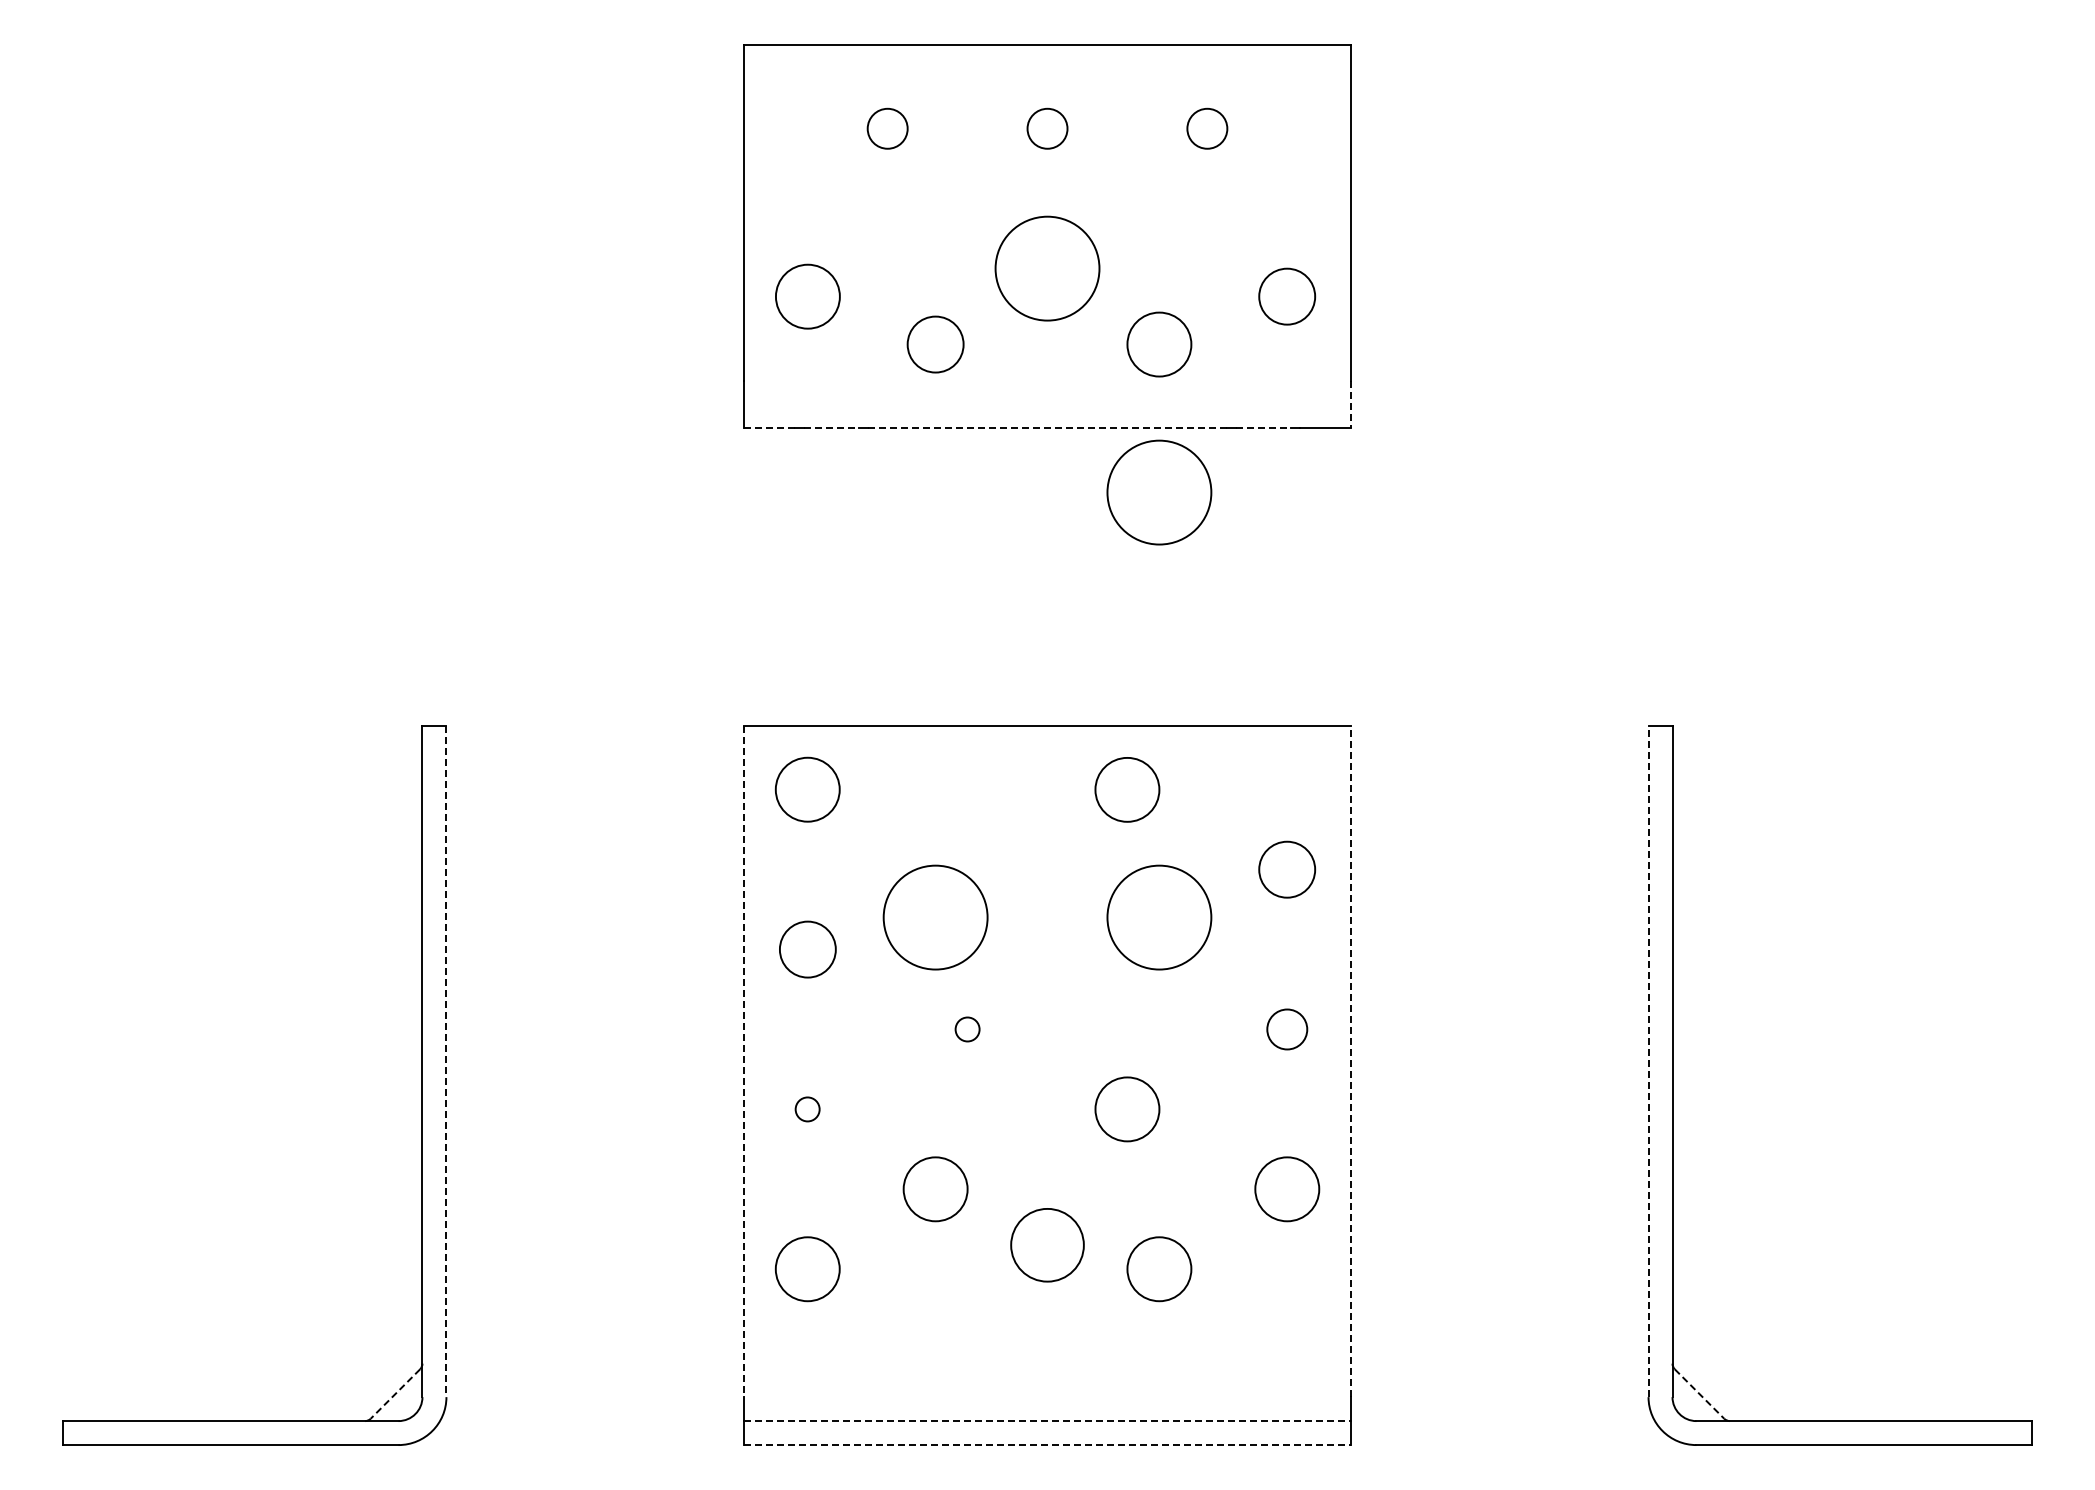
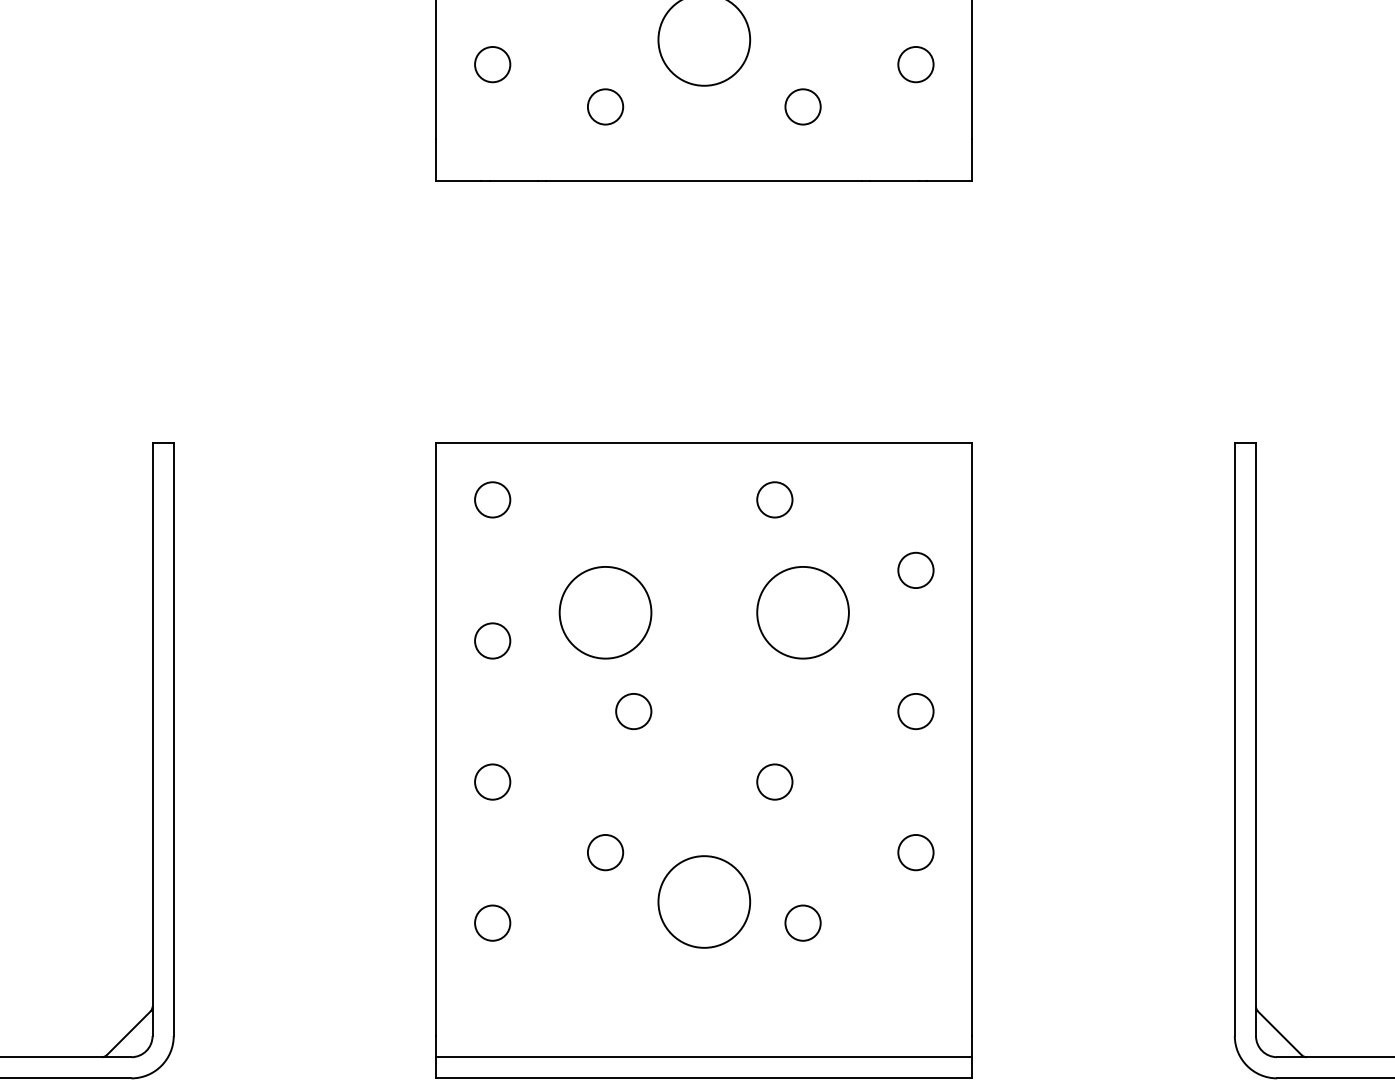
circle: (807, 296) -> (492, 64), size x0.62
circle: (1287, 296) -> (916, 64), size x0.71
circle: (935, 344) -> (605, 106), size x0.71
circle: (1159, 344) -> (803, 106), size x0.62
line: (1351, 404) -> (972, 159), dashed -> solid
line: (769, 428) -> (458, 181), dashed -> solid
line: (831, 428) -> (513, 181), dashed -> solid
line: (1047, 428) -> (704, 181), dashed -> solid
line: (1263, 428) -> (894, 181), dashed -> solid
circle: (1159, 492) -> (803, 237), removed
circle: (807, 789) -> (492, 499), size x0.62
circle: (1127, 789) -> (774, 499), size x0.62
circle: (1287, 869) -> (916, 570), size x0.71
circle: (807, 949) -> (492, 640), size x0.71
circle: (967, 1029) -> (633, 711), size x1.67
line: (446, 1061) -> (173, 739), dashed -> solid
line: (743, 1061) -> (435, 739), dashed -> solid
line: (1351, 1061) -> (972, 739), dashed -> solid
line: (1648, 1061) -> (1234, 739), dashed -> solid
circle: (807, 1109) -> (492, 782), size x1.67
circle: (1127, 1109) -> (774, 782), size x0.62
circle: (935, 1189) -> (605, 852), size x0.62
circle: (1287, 1189) -> (916, 852), size x0.62
circle: (1047, 1245) -> (704, 902), size x1.43
circle: (807, 1269) -> (492, 923), size x0.62
circle: (1159, 1269) -> (803, 923), size x0.62
line: (395, 1394) -> (128, 1033), dashed -> solid
line: (1699, 1394) -> (1279, 1033), dashed -> solid
line: (1047, 1421) -> (704, 1057), dashed -> solid
line: (1047, 1445) -> (704, 1078), dashed -> solid

